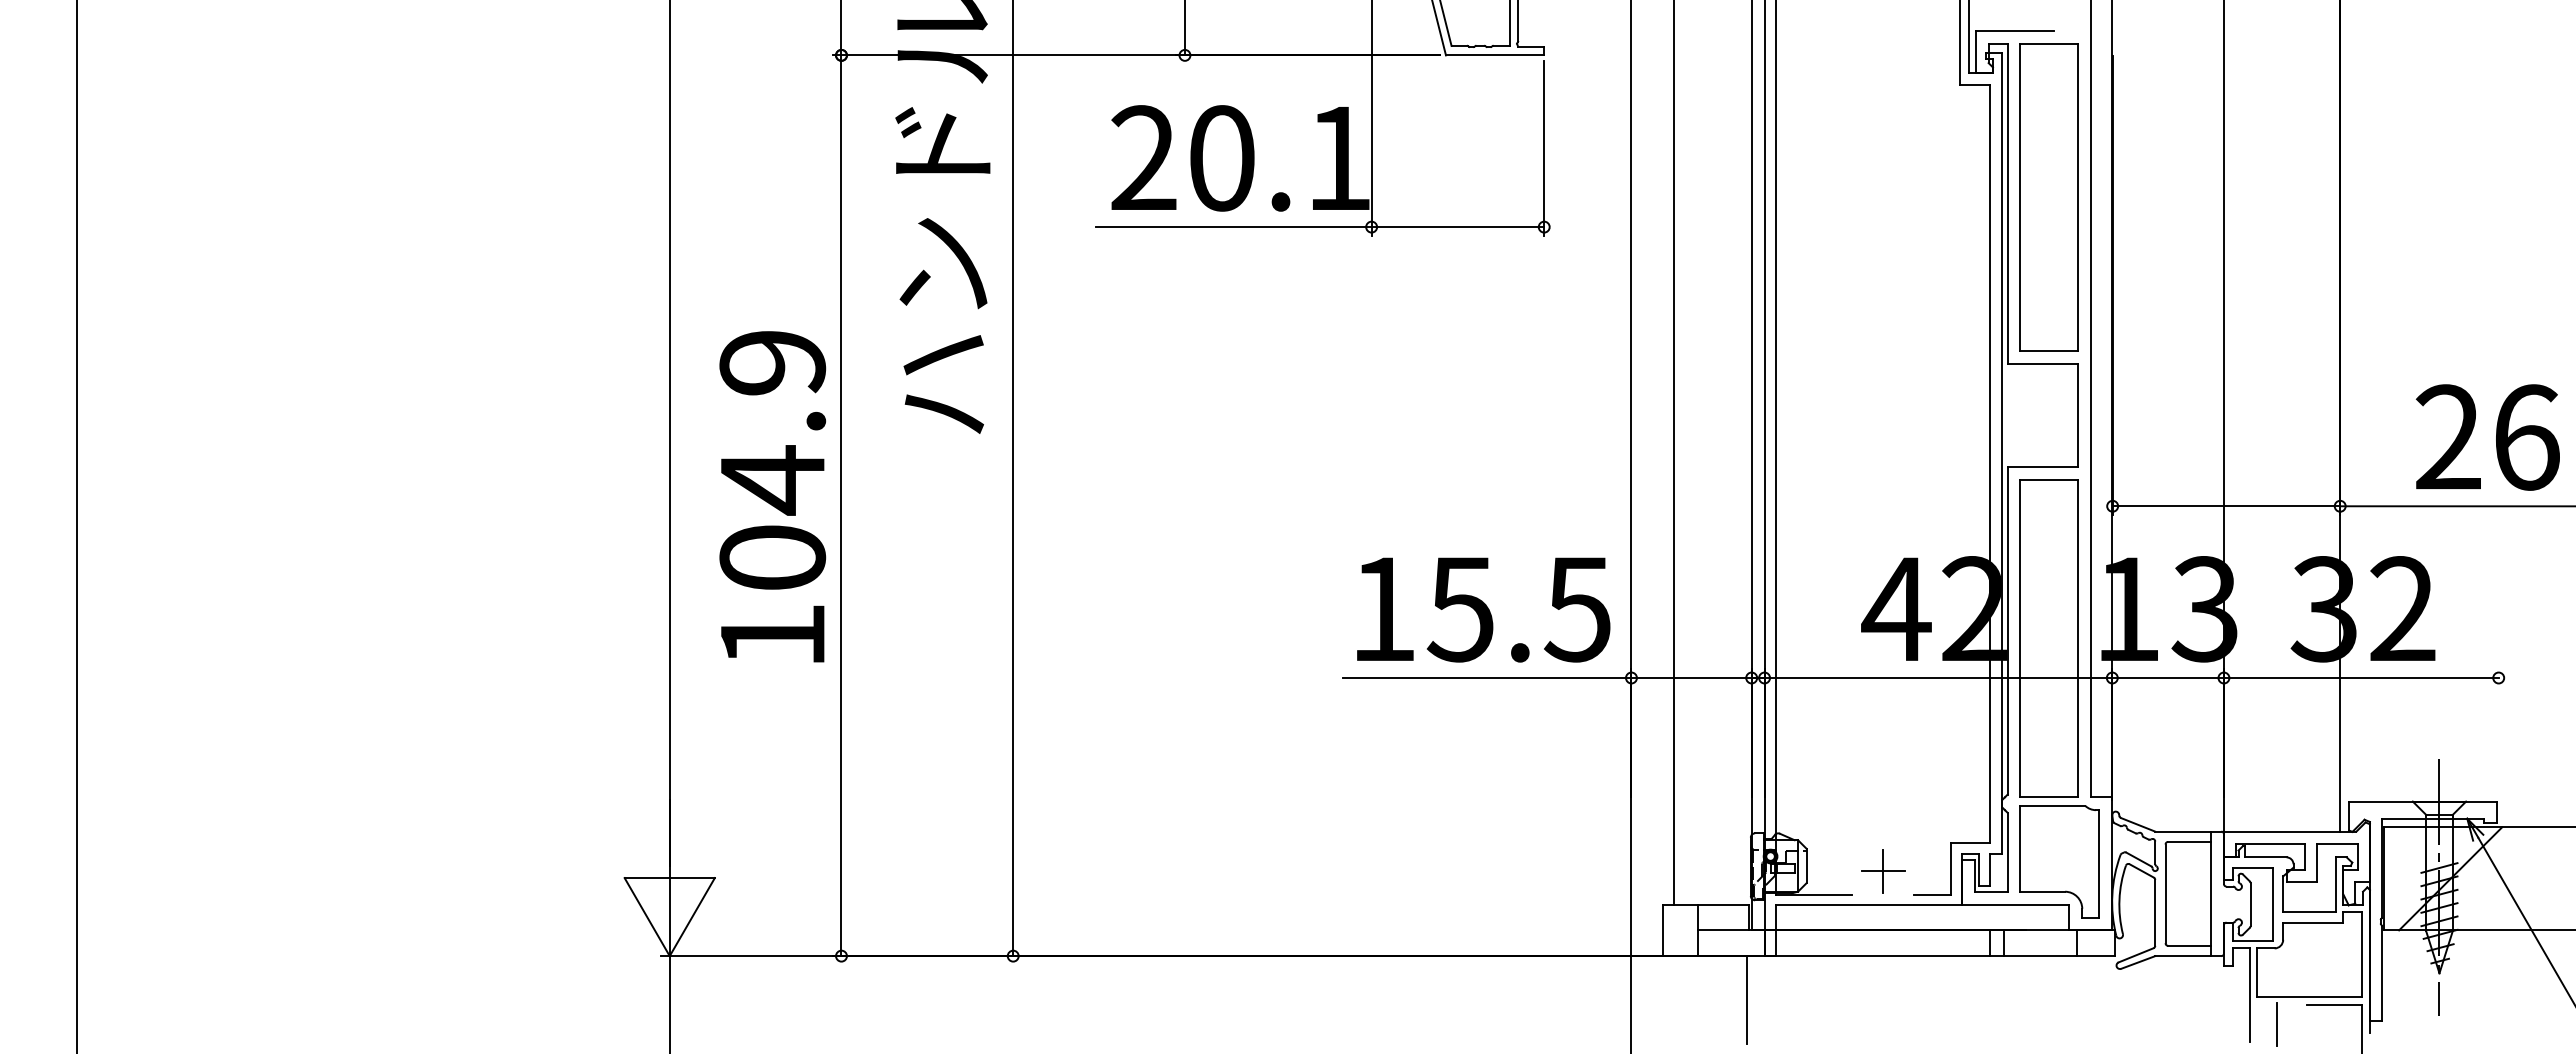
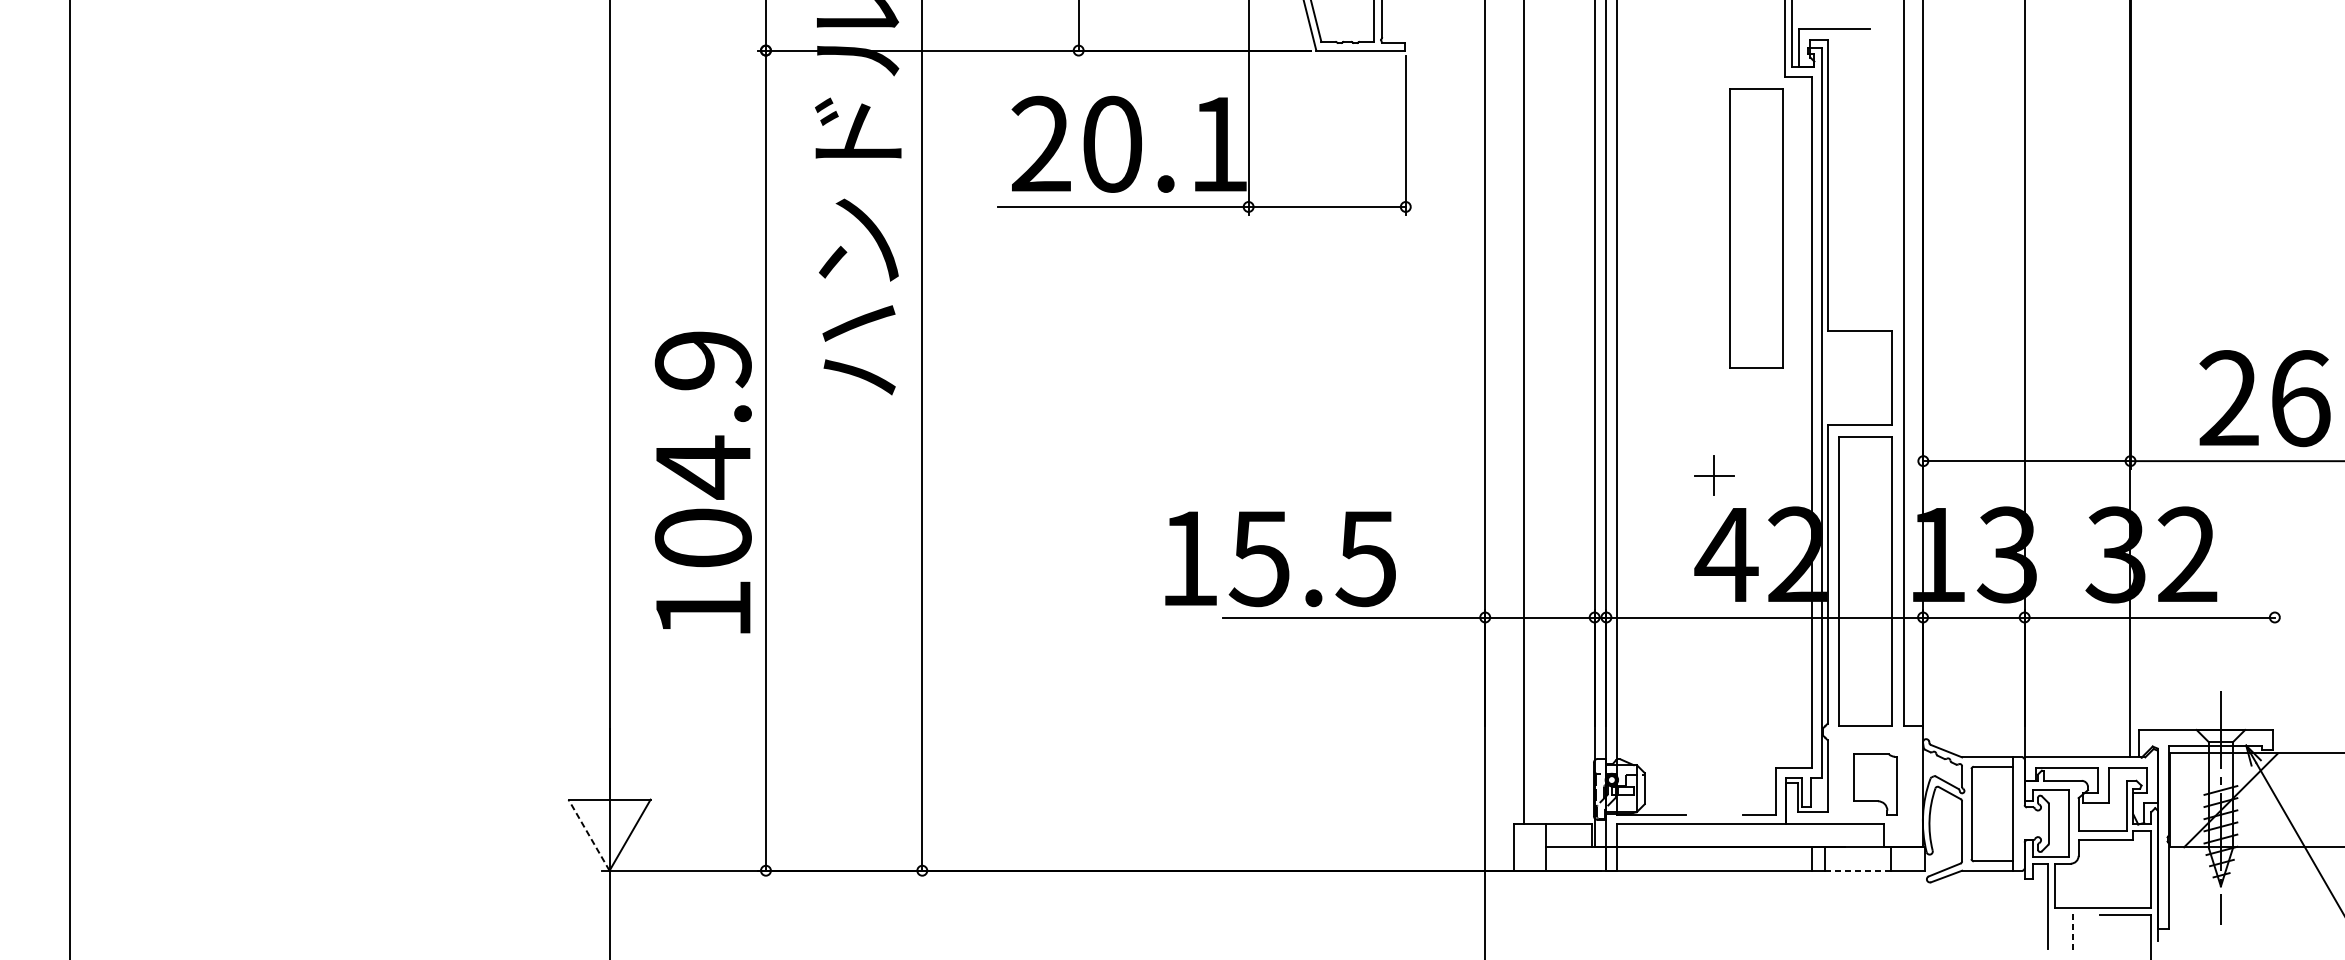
part: (2048, 197) -> (1755, 228), moved
text: (772, 496) -> (703, 482), moved
text: (1483, 609) -> (1280, 558), moved
part: (2059, 861) -> (1874, 784), size x0.6
part: (1883, 871) -> (1714, 475), moved
line: (646, 916) -> (588, 834), solid -> dashed
line: (2040, 956) -> (1857, 871), solid -> dashed
line: (1747, 1000) -> (1590, 911), removed
line: (2277, 1025) -> (2073, 933), solid -> dashed

